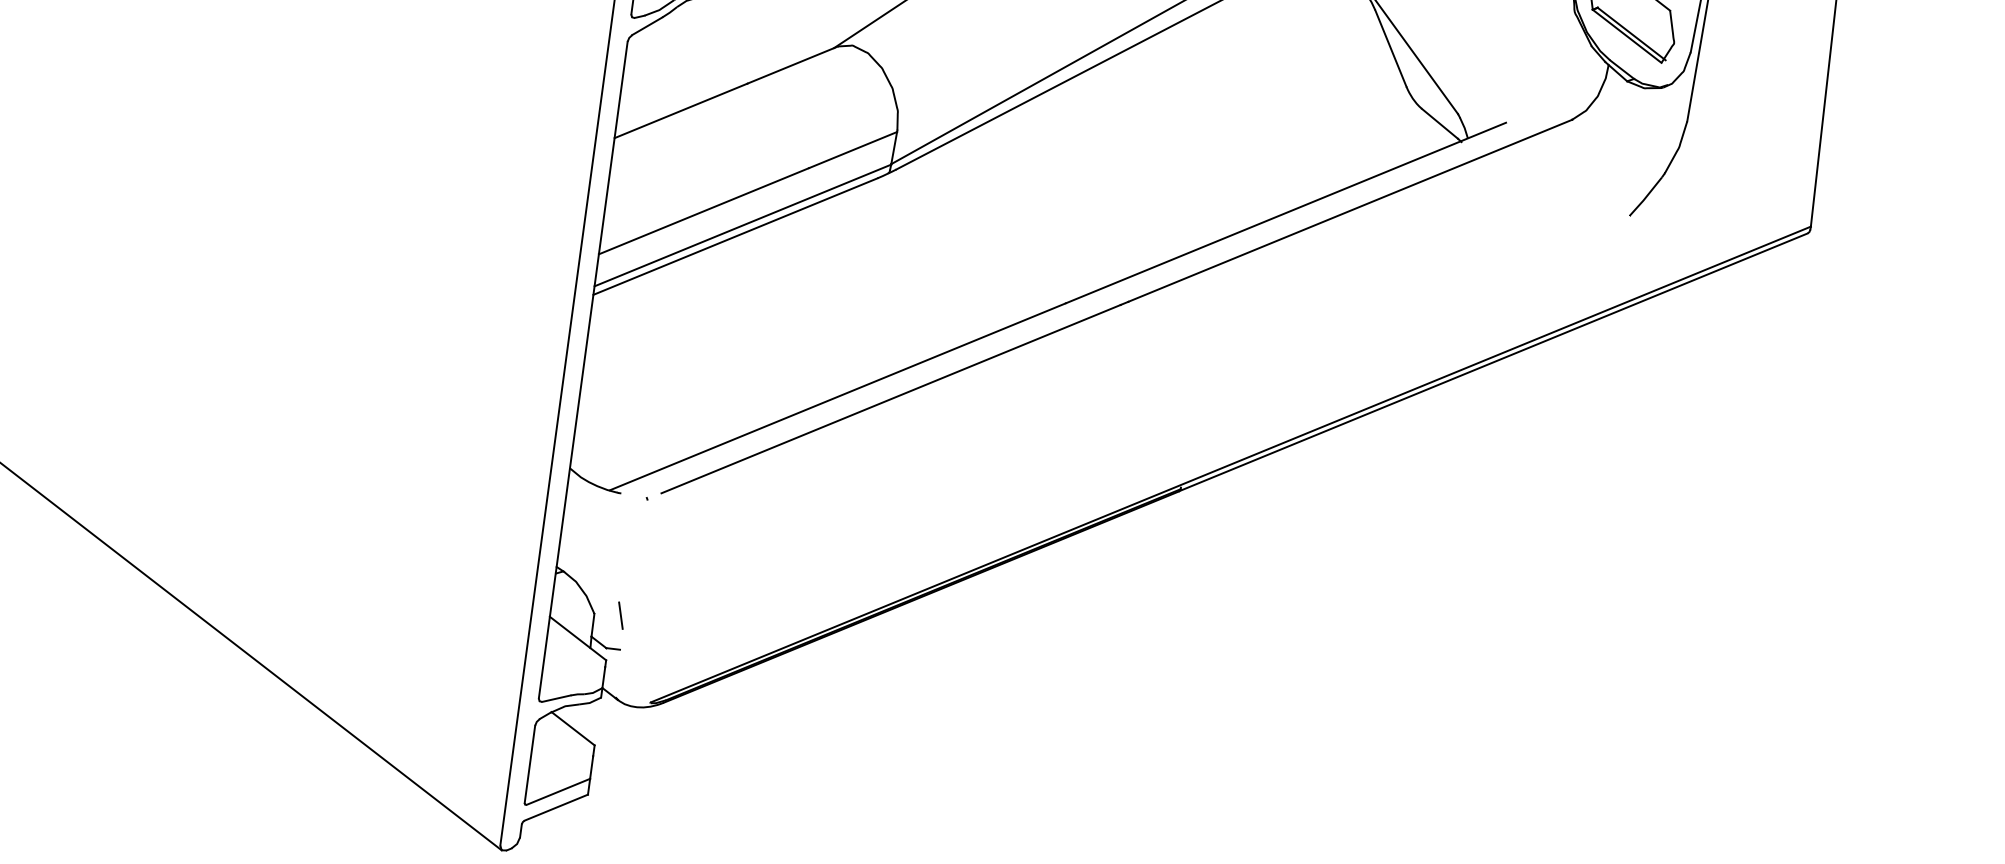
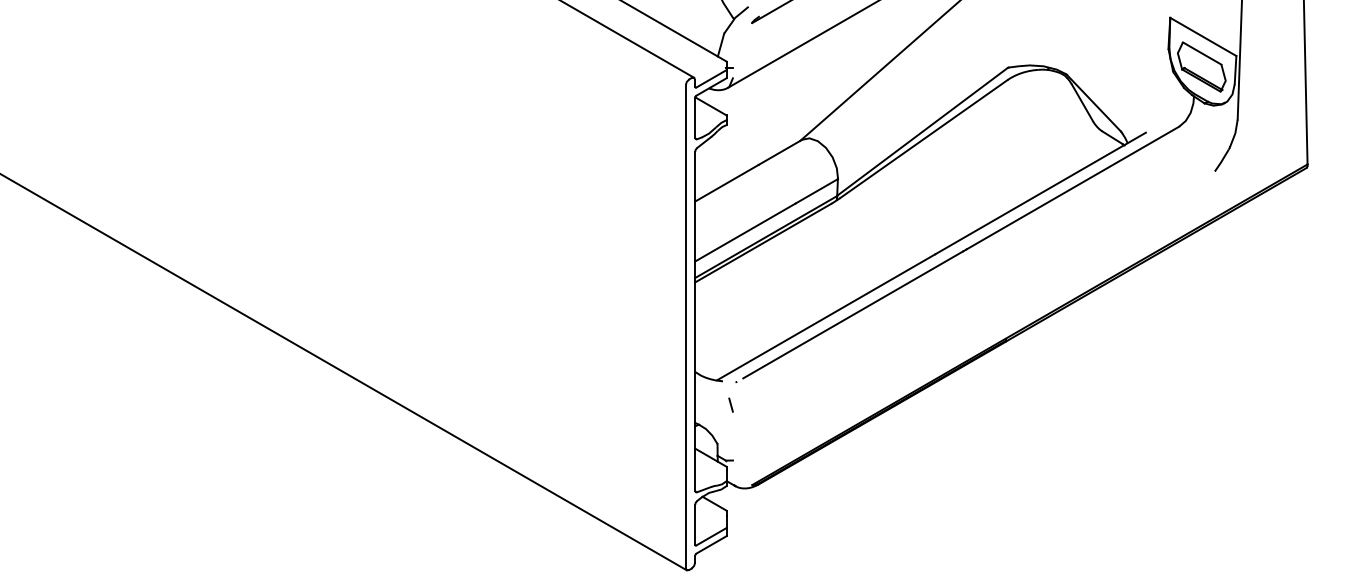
line: (619, 614) -> (730, 404), moved

